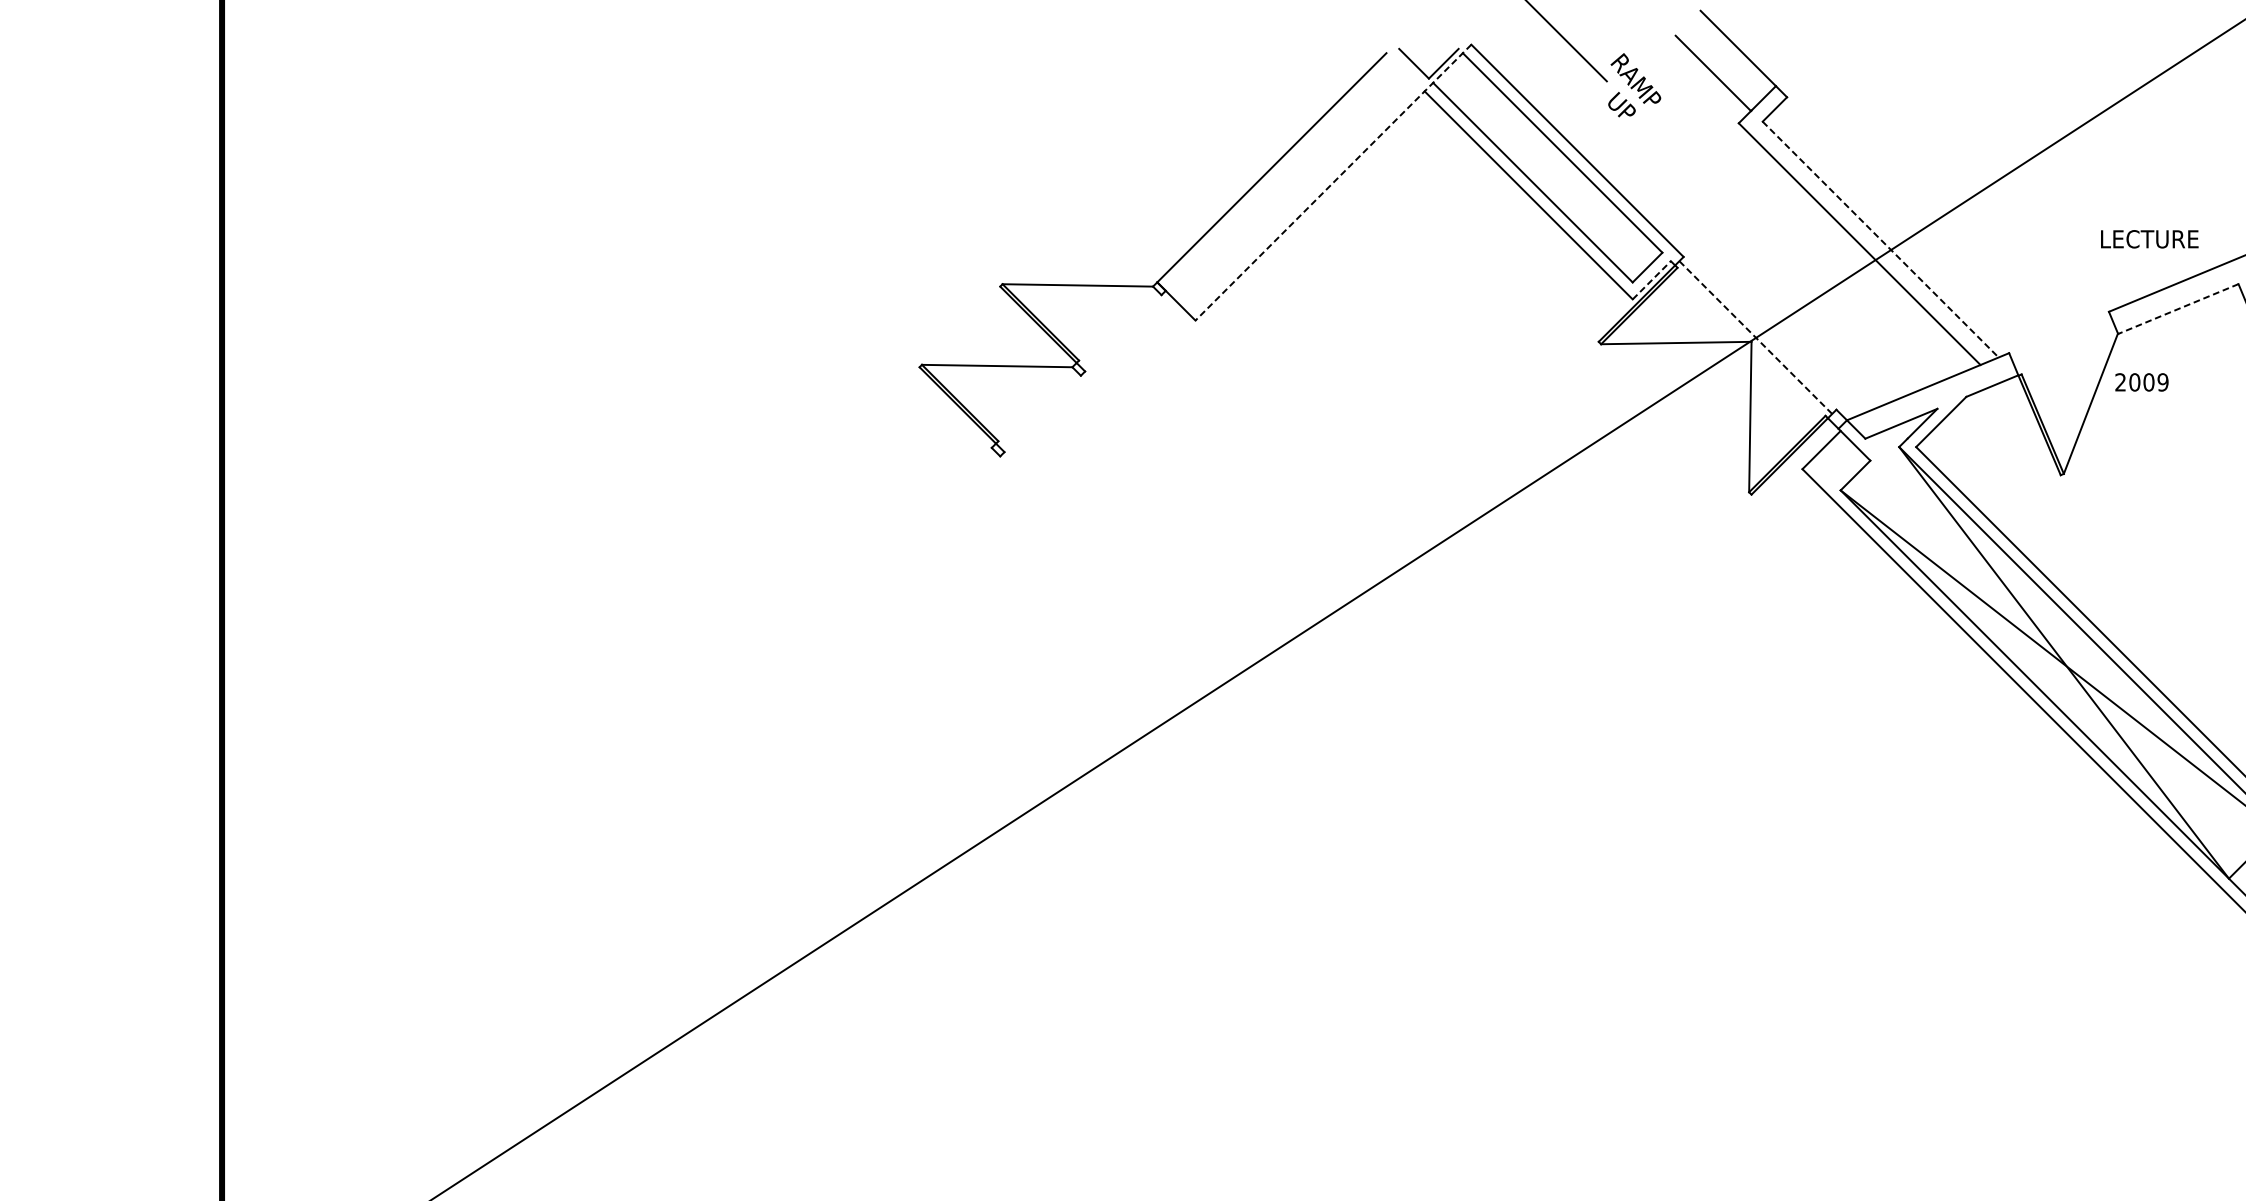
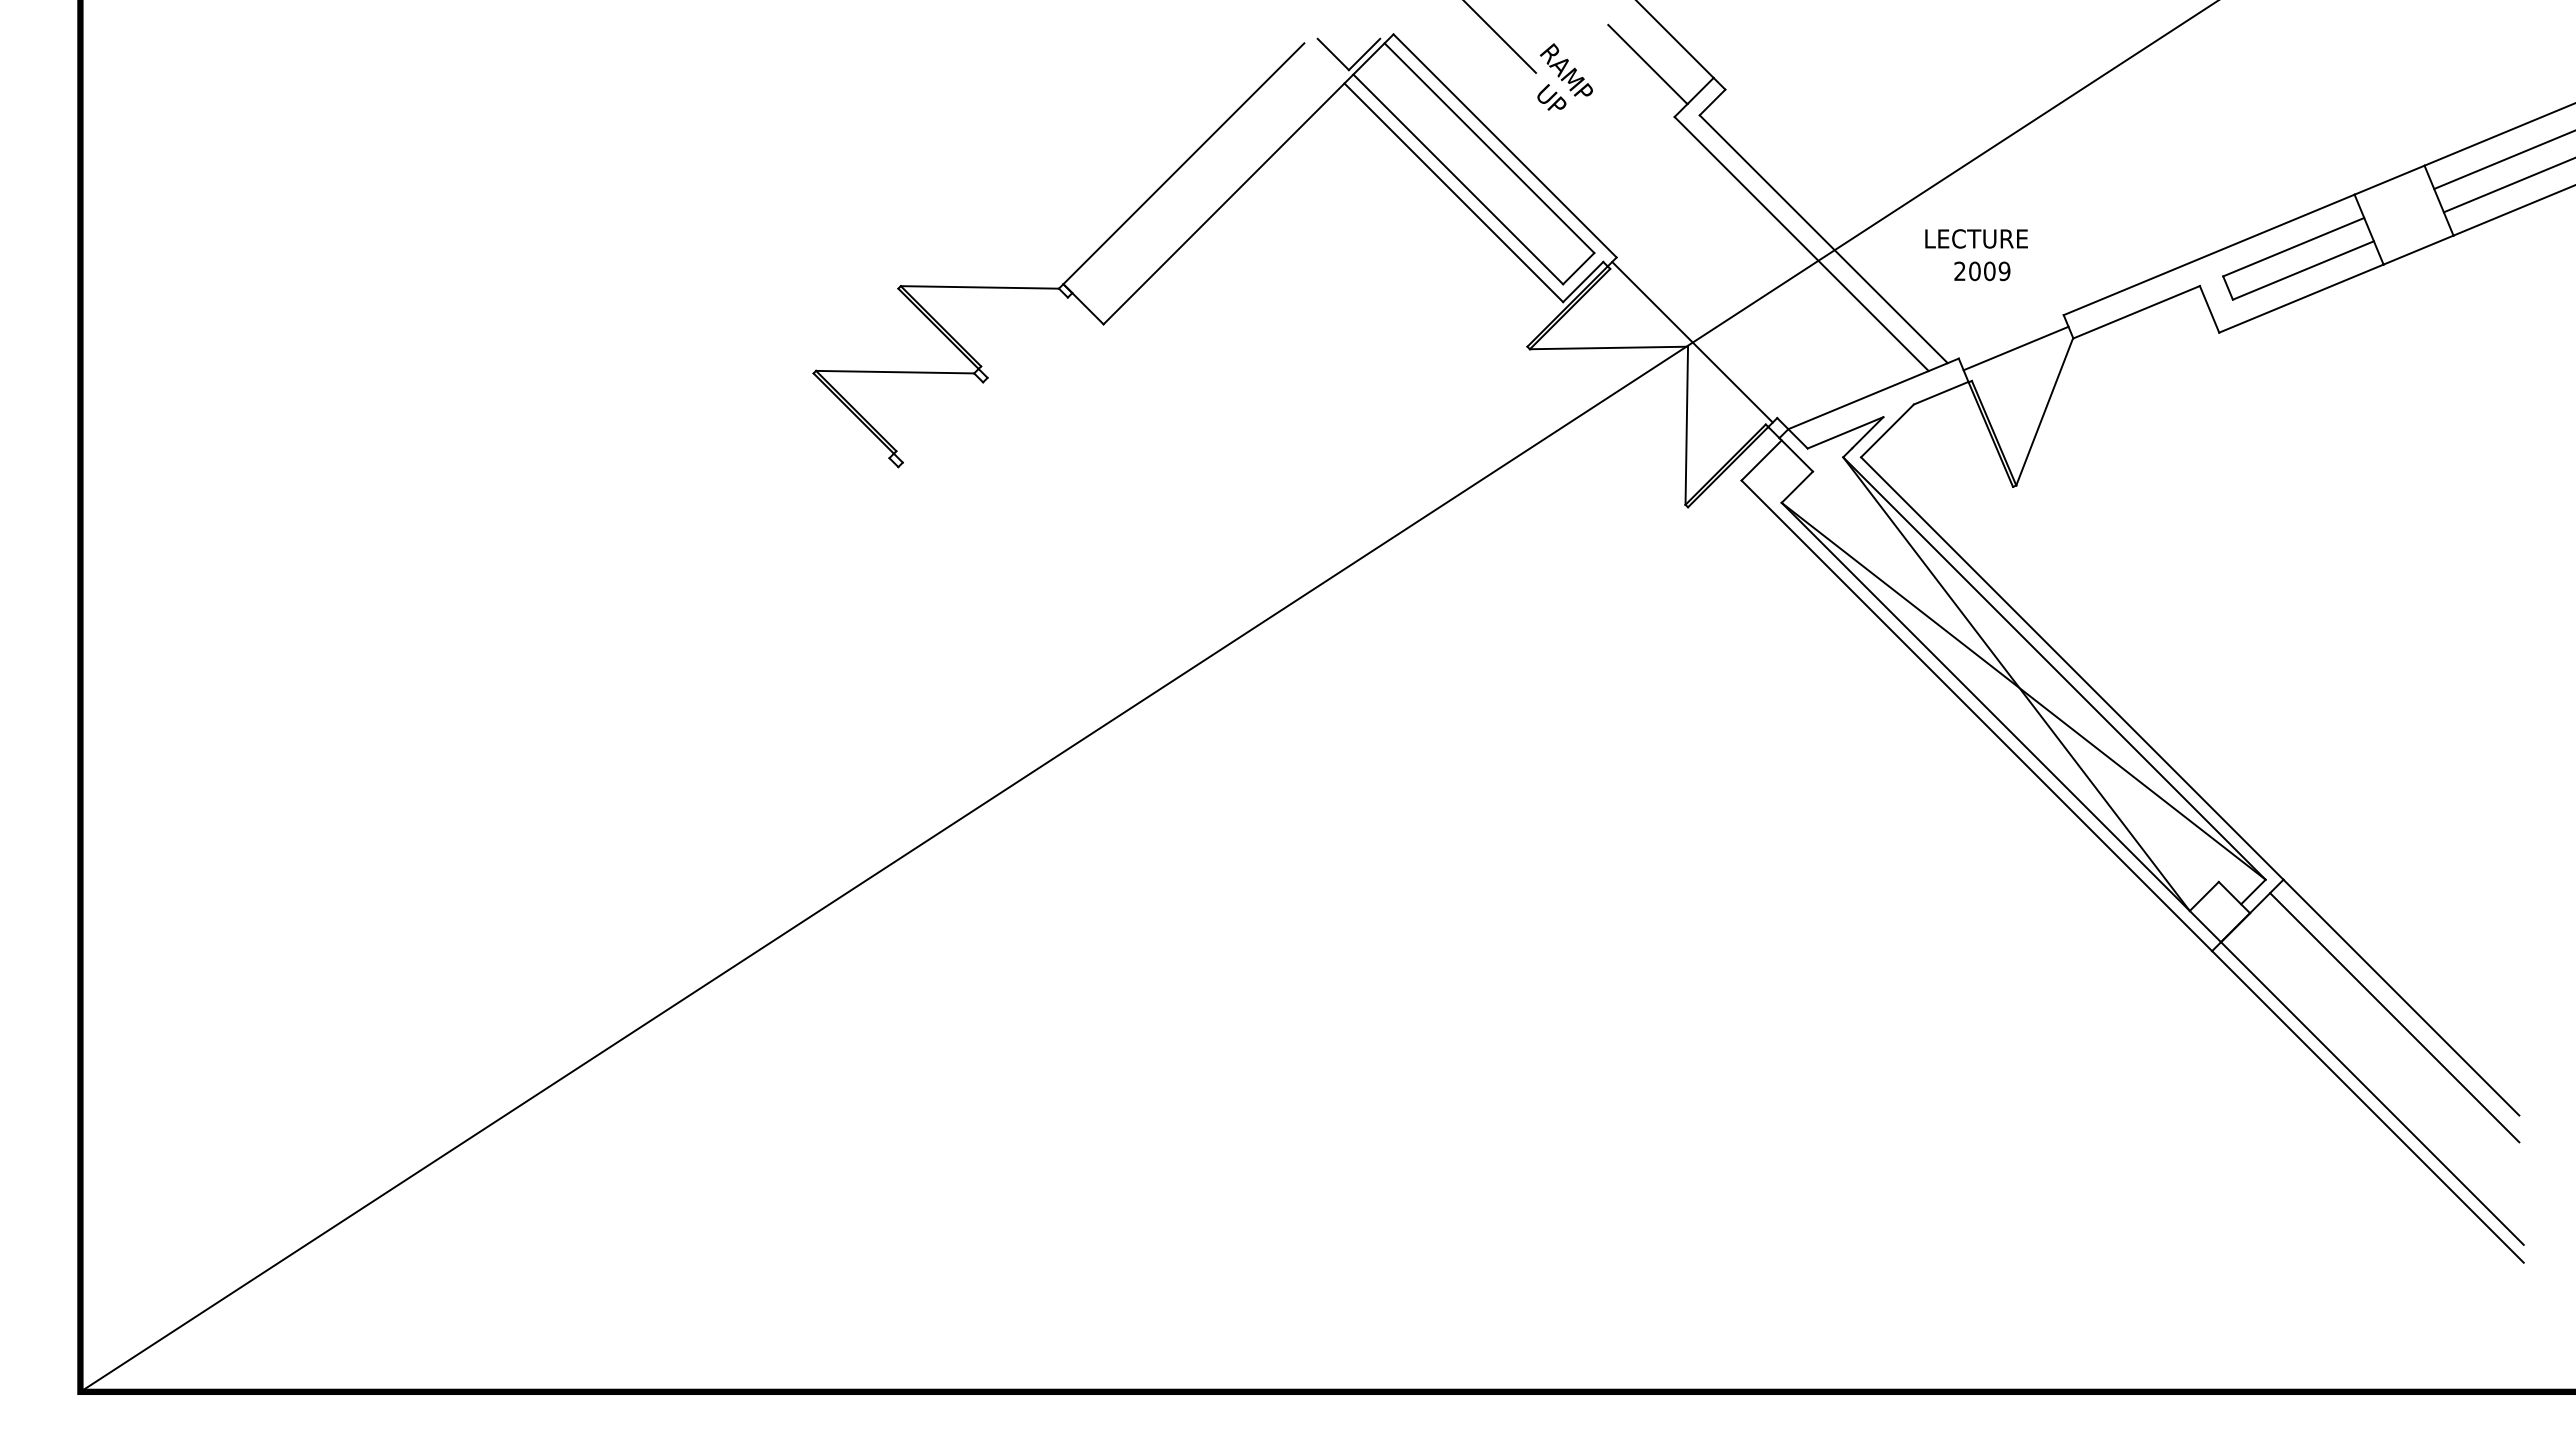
line: (1333, 182) -> (1248, 179), dashed -> solid
text: (2149, 238) -> (1976, 238), moved
line: (1881, 239) -> (1824, 239), dashed -> solid
line: (1652, 279) -> (1583, 281), dashed -> solid
line: (2178, 309) -> (2136, 312), dashed -> solid
line: (1755, 337) -> (1692, 342), dashed -> solid
line: (2063, 343) -> (2015, 348), added
text: (2142, 382) -> (1982, 271), moved

